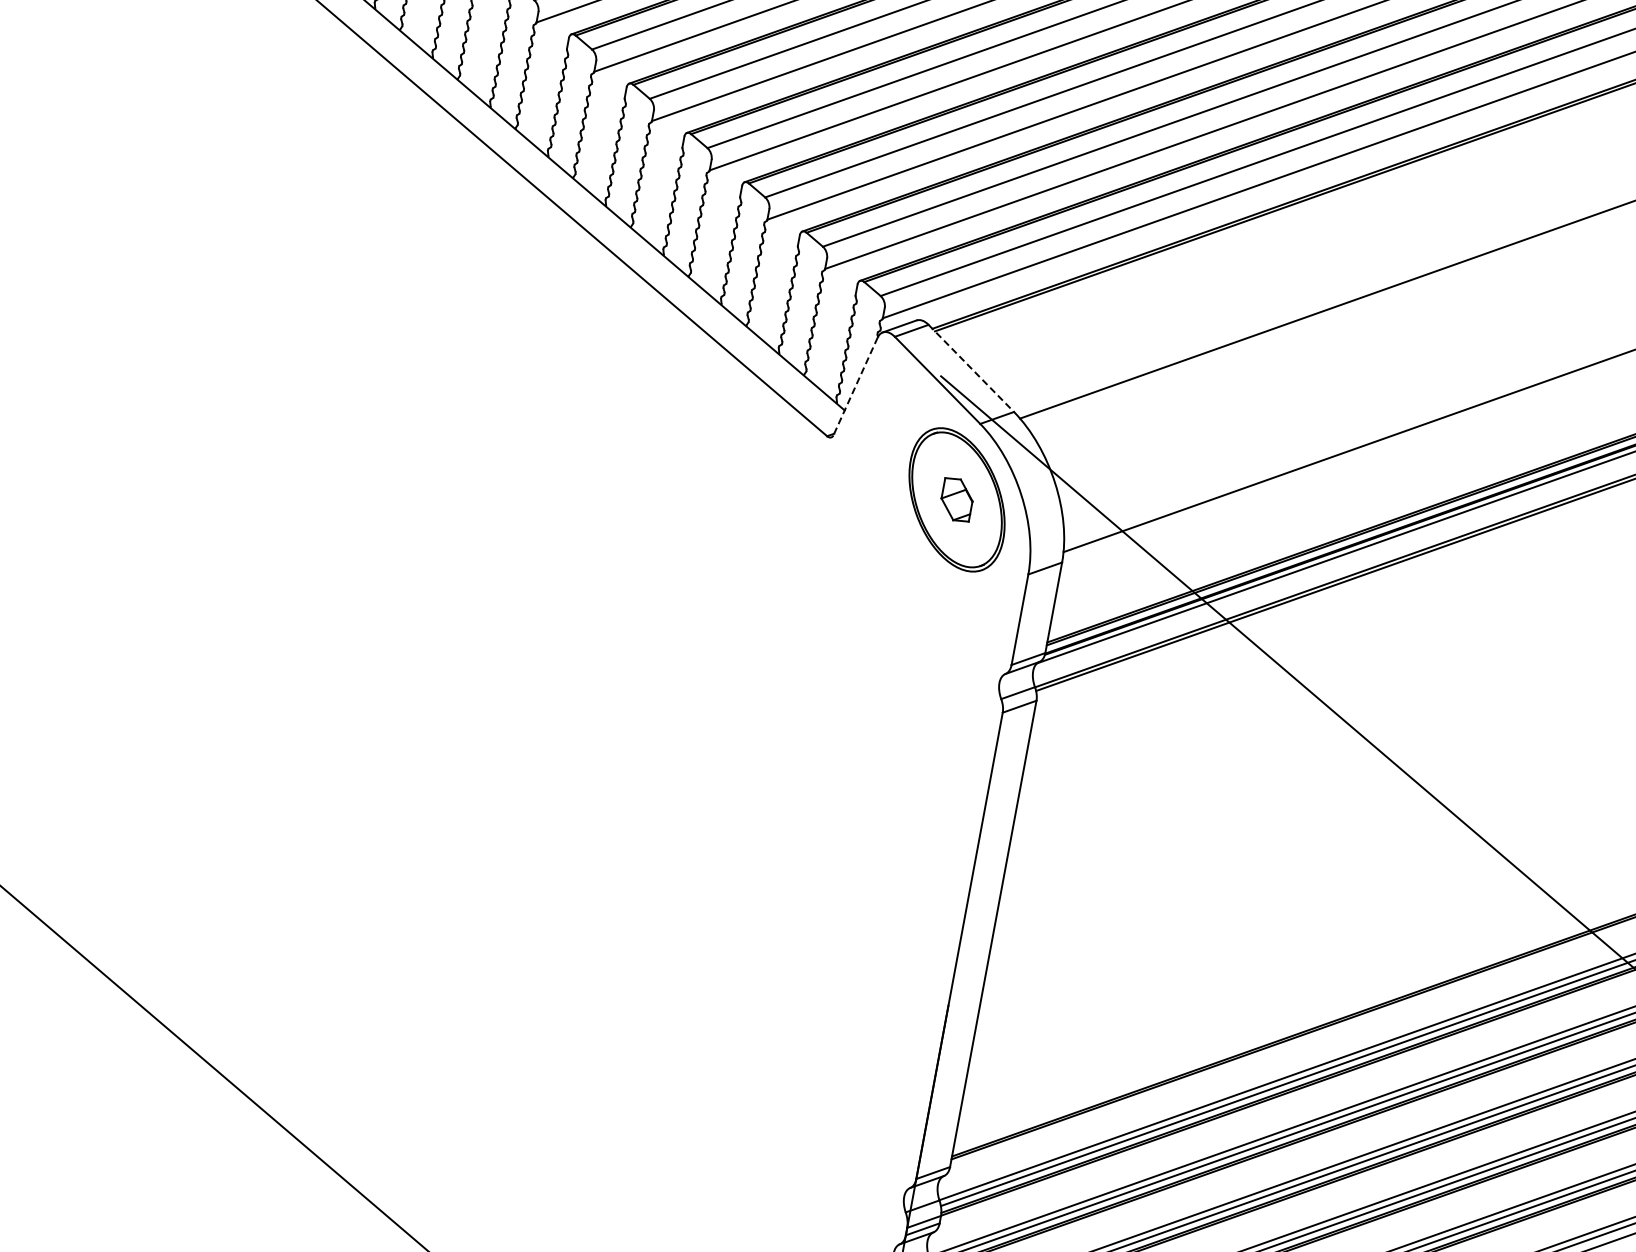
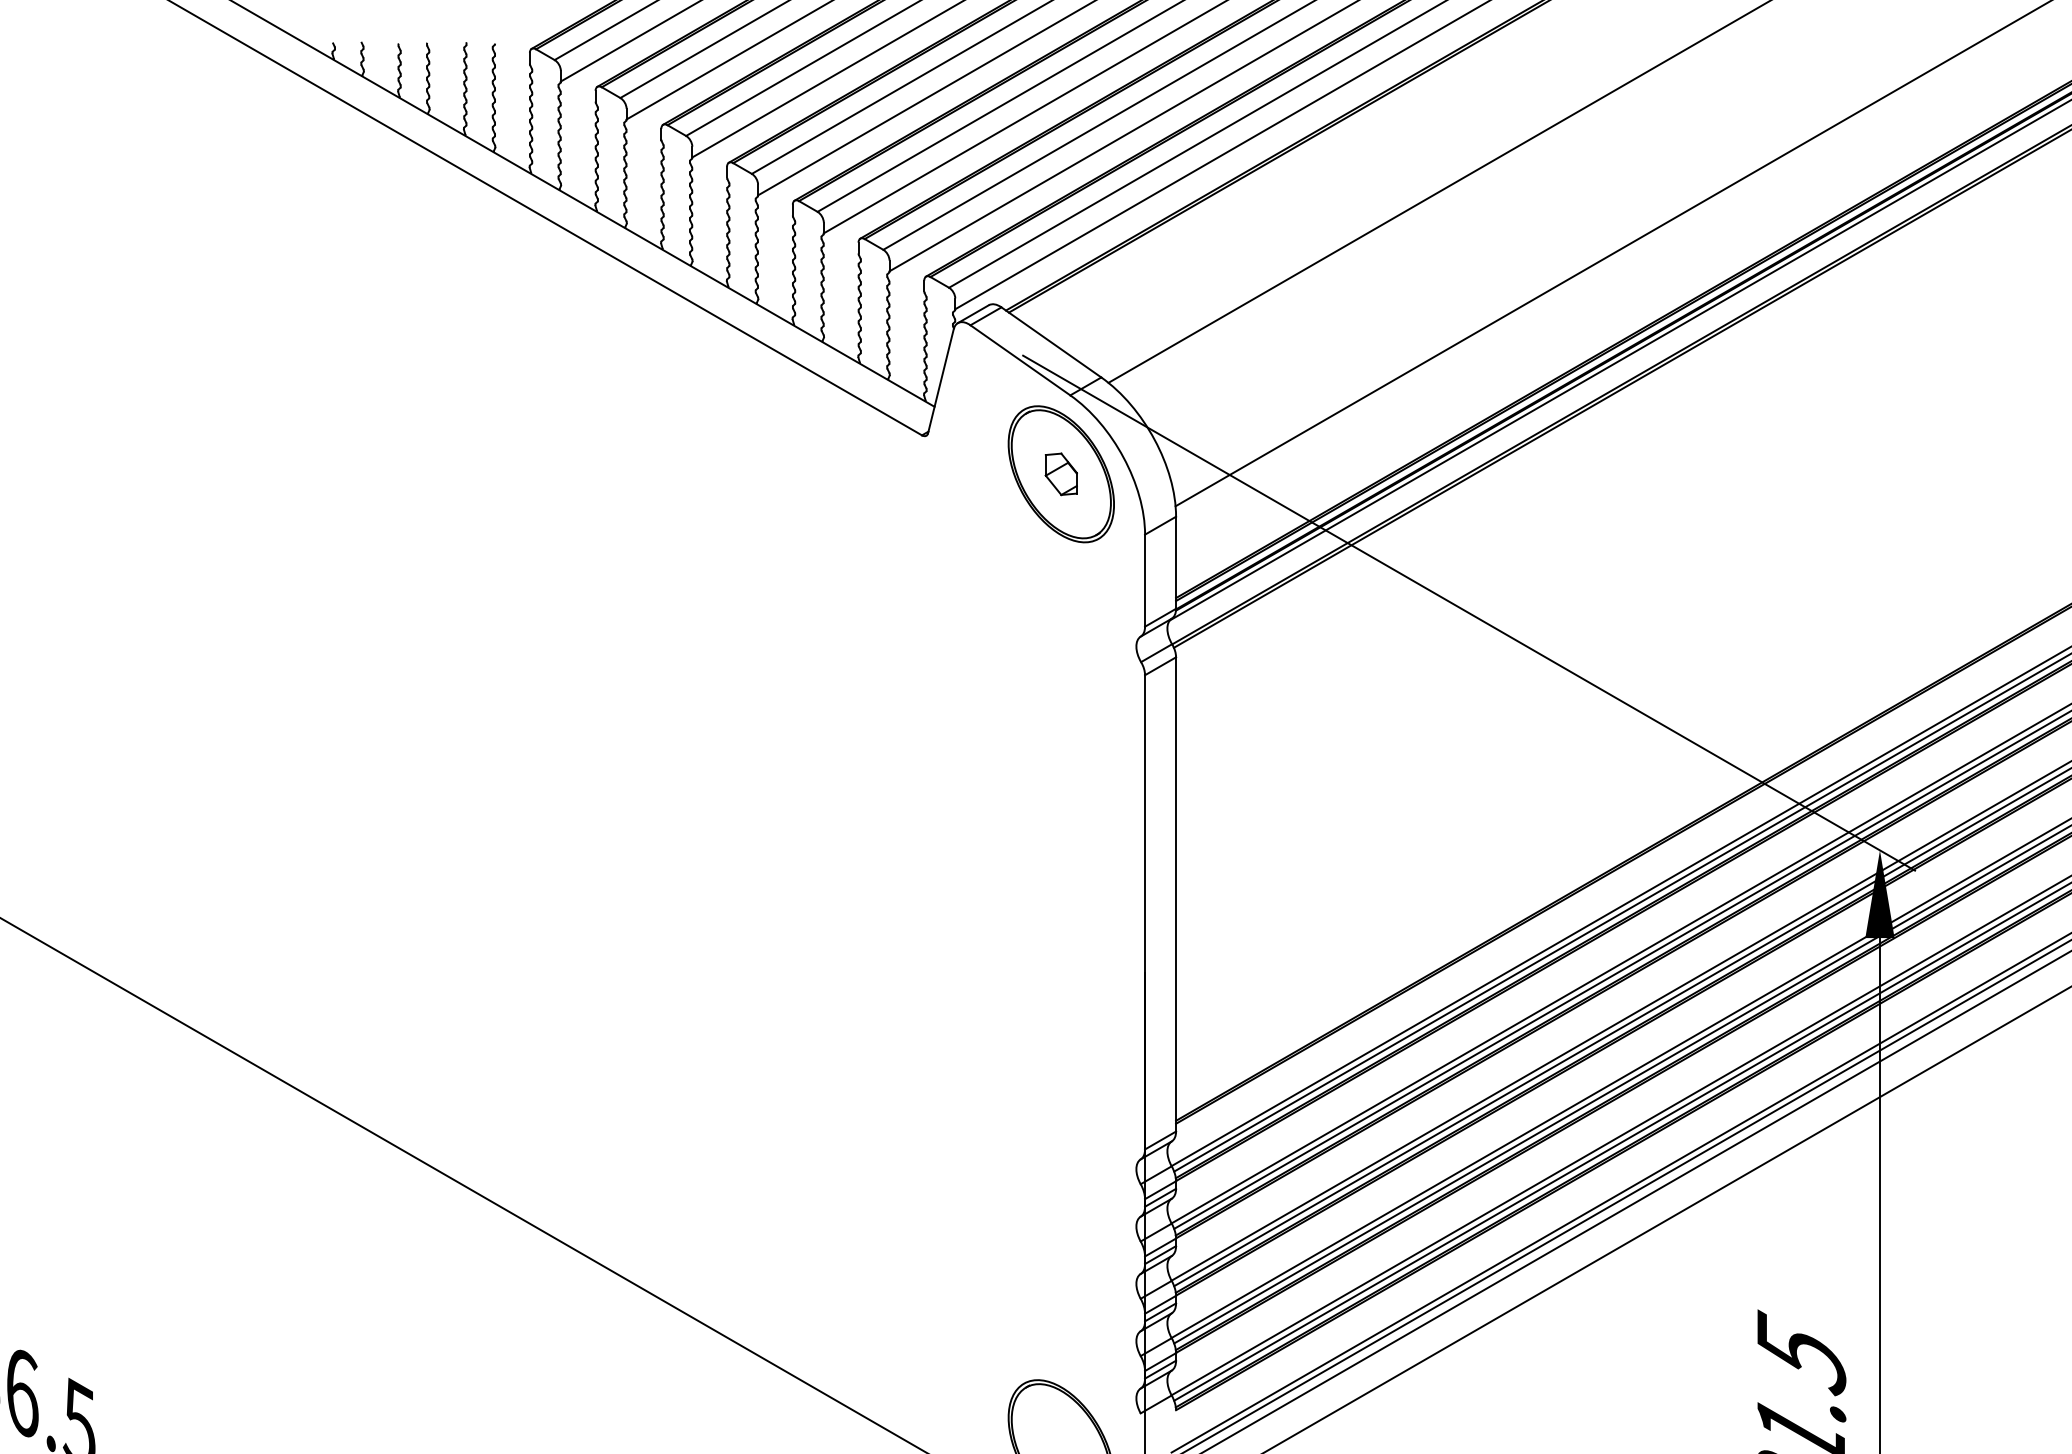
line: (971, 368) -> (1051, 342), dashed -> solid
line: (855, 386) -> (940, 381), dashed -> solid

